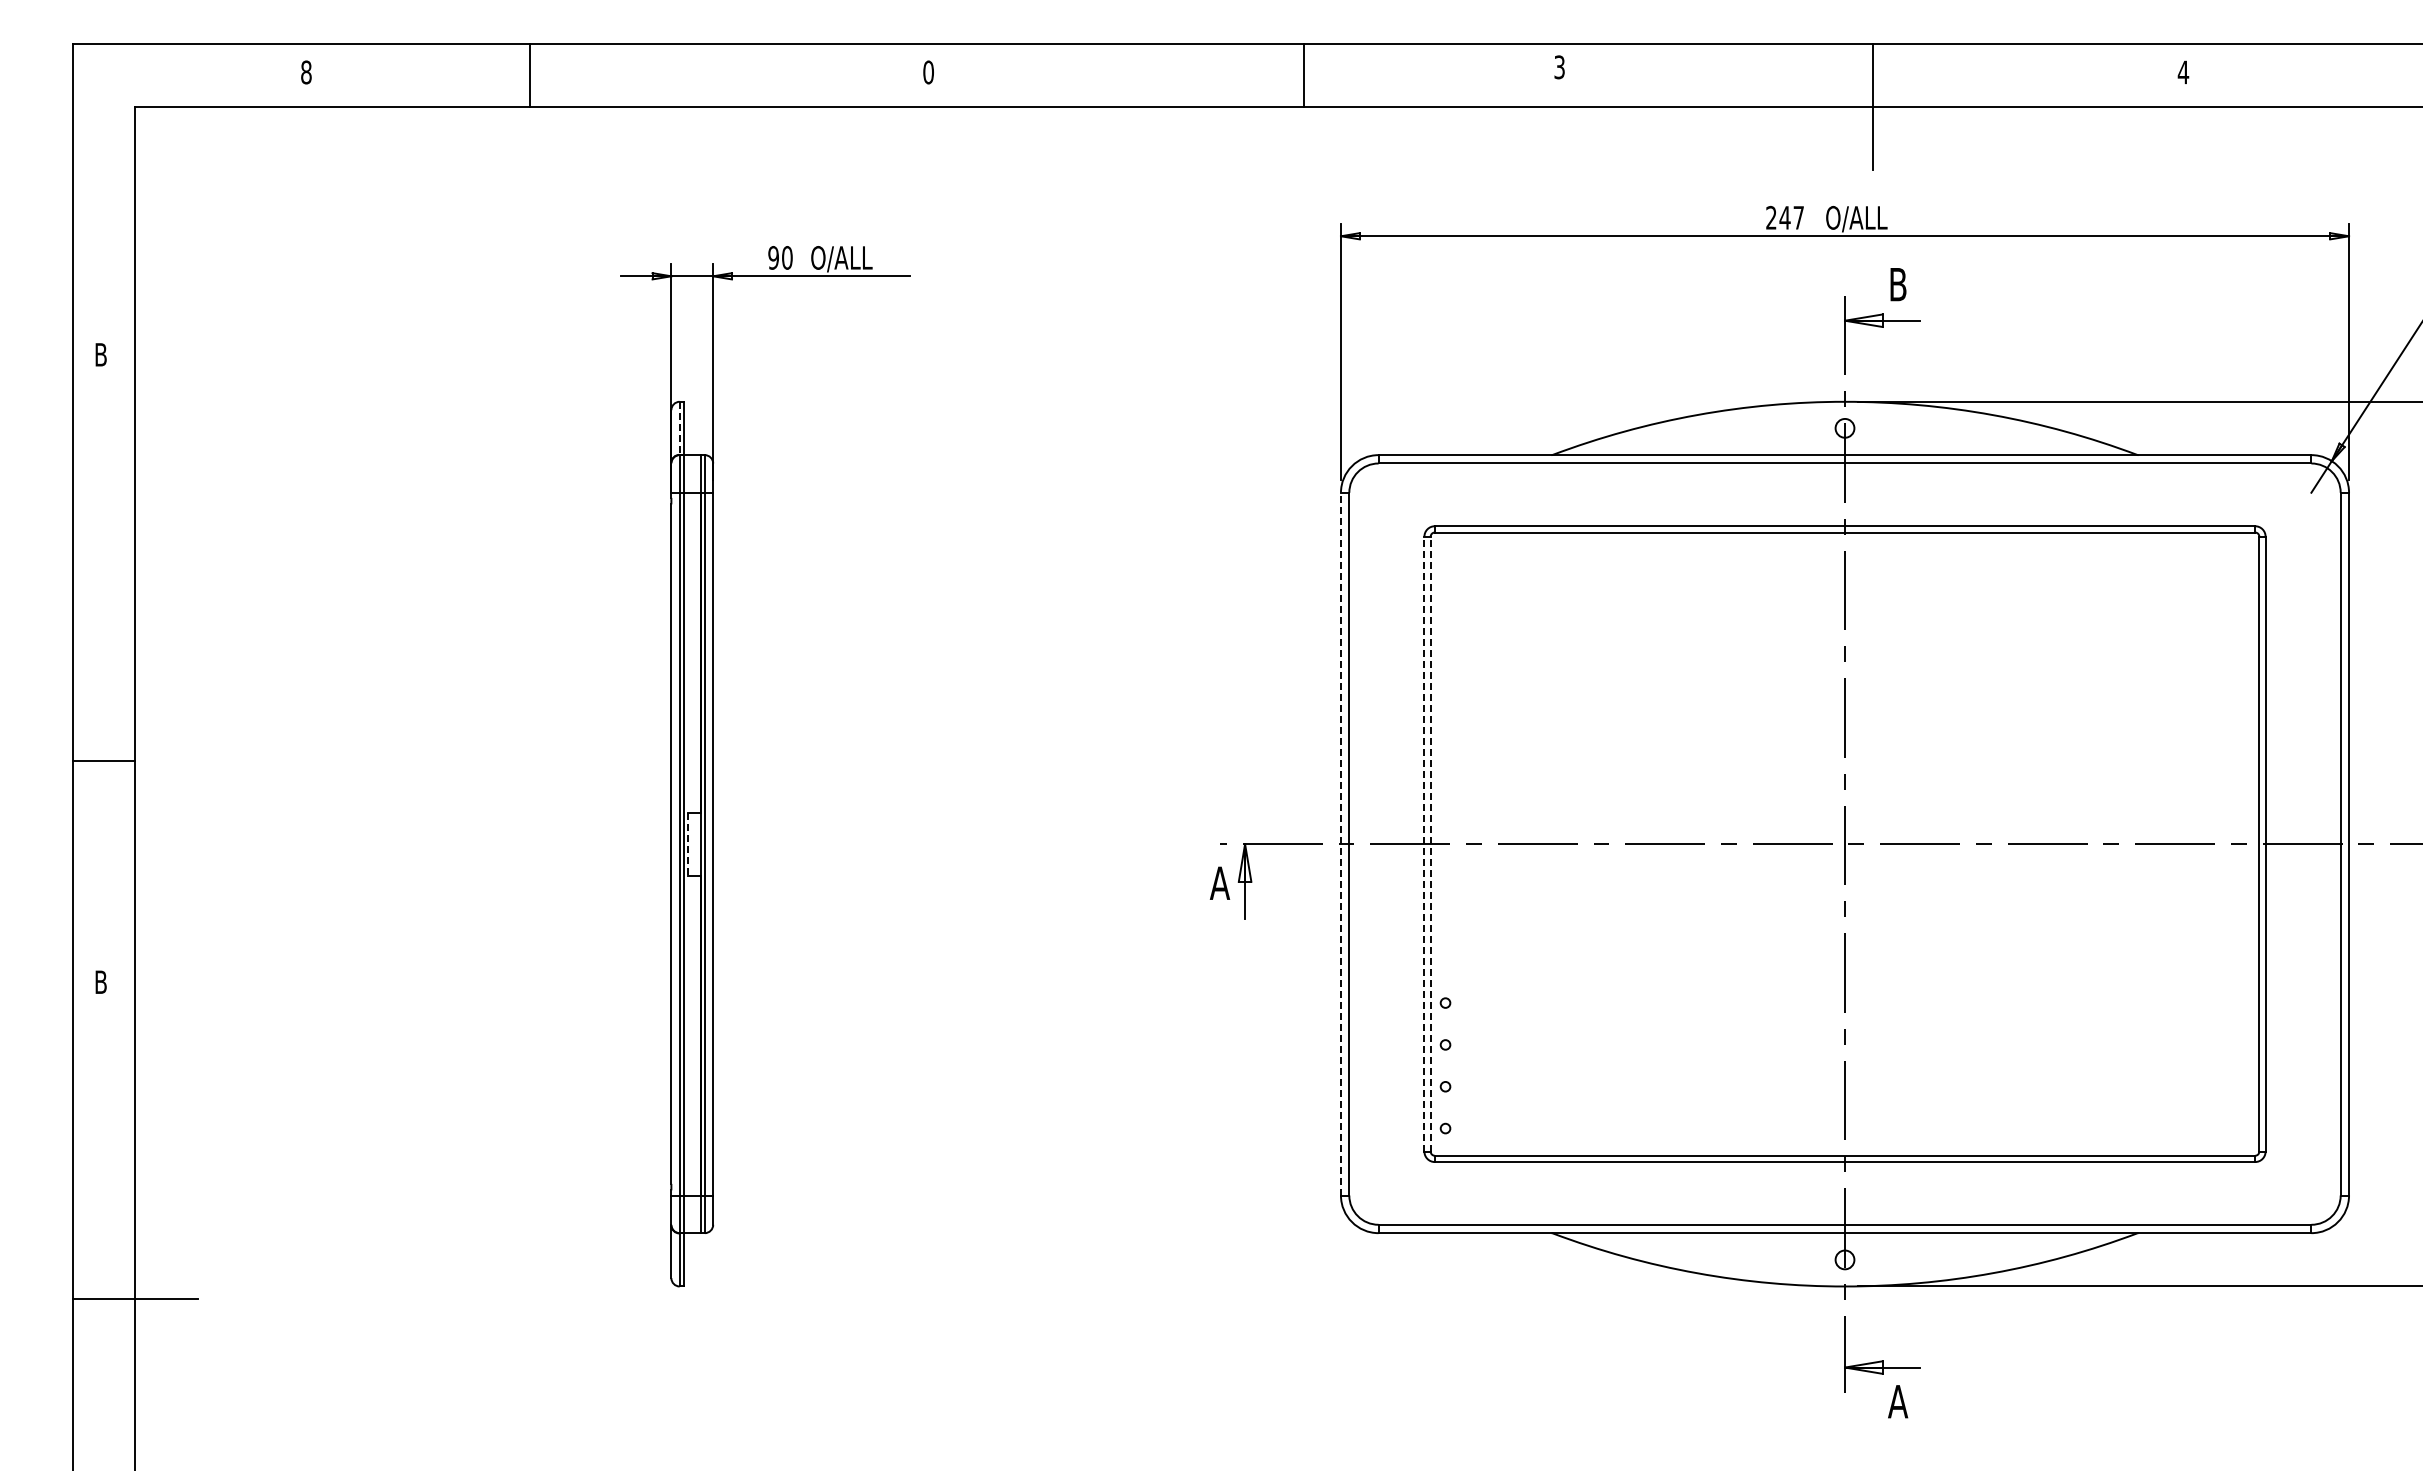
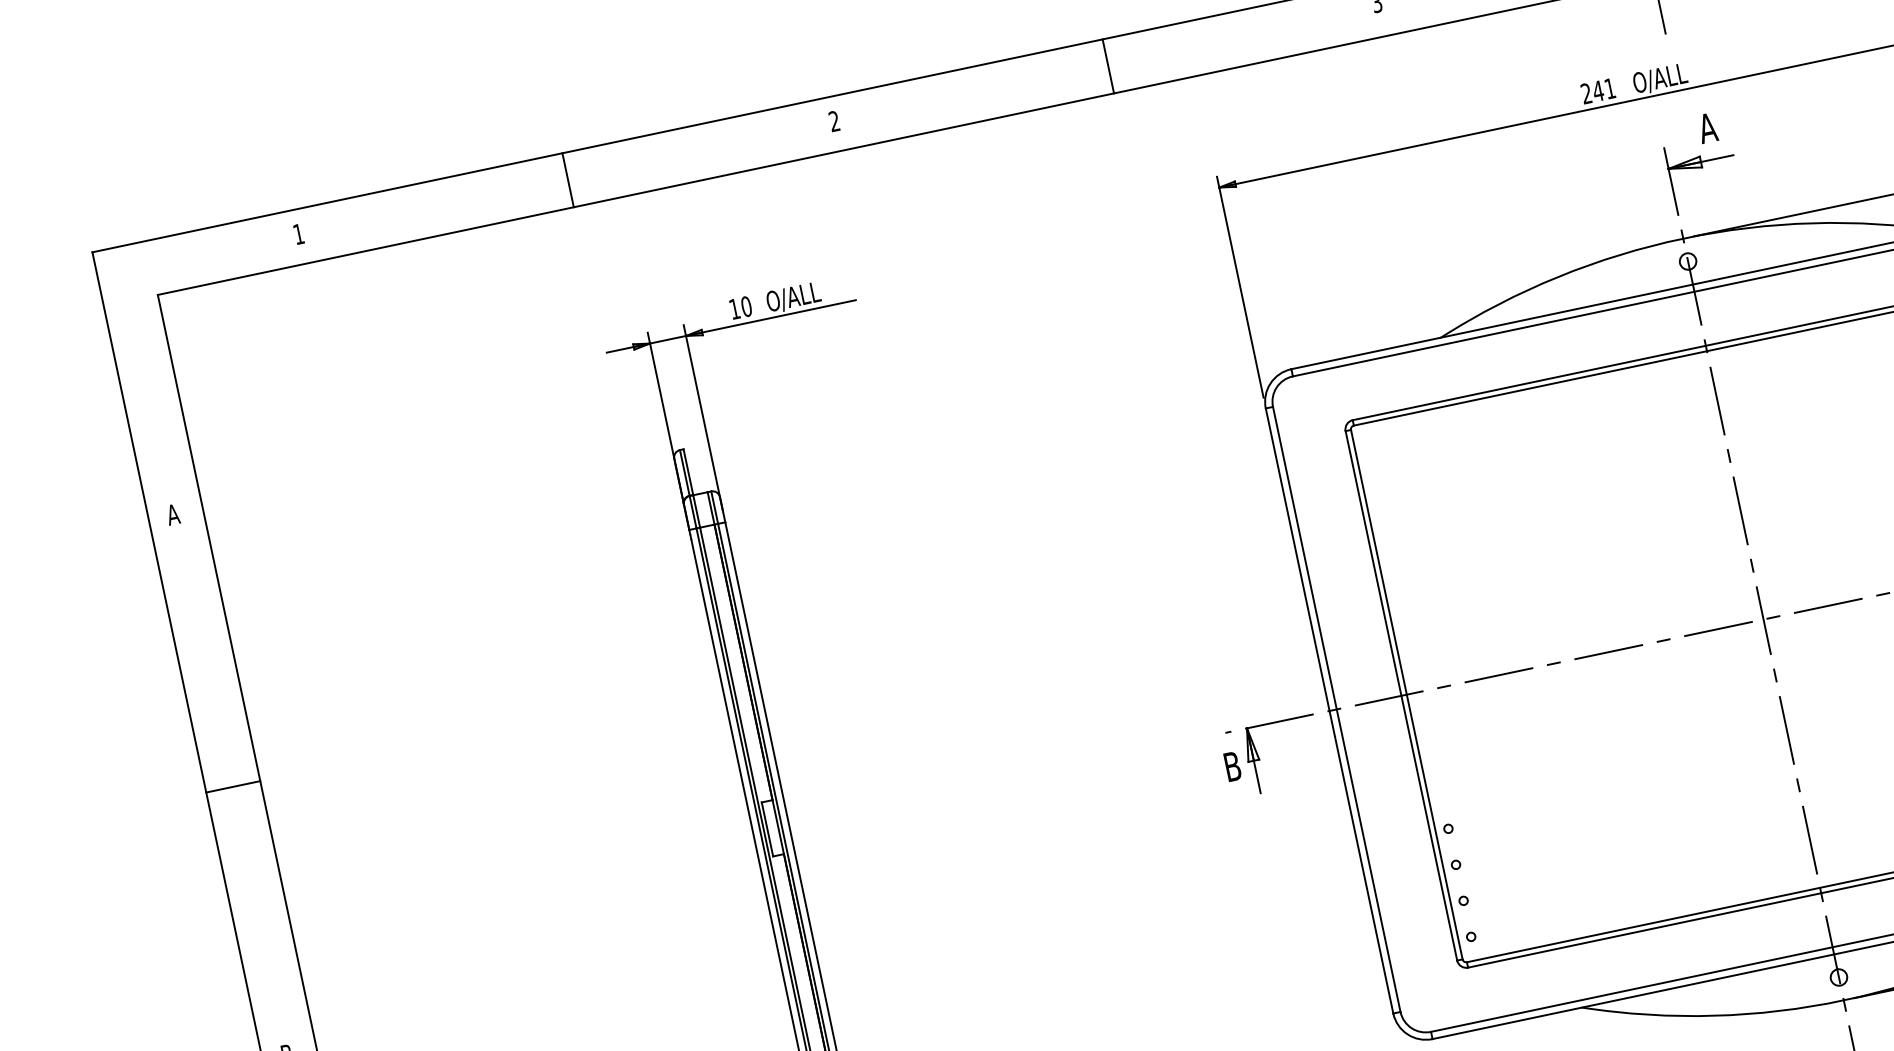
text: (306, 72) -> (298, 234), 8 -> 1
text: (928, 72) -> (834, 121), 0 -> 2
line: (529, 75) -> (568, 180), moved
line: (1304, 75) -> (1108, 66), moved
text: (1798, 217) -> (1609, 88), 247 -> 241
text: (773, 257) -> (734, 308), 90 -> 10
text: (1898, 284) -> (1708, 127), B -> A
text: (100, 354) -> (172, 514), B -> A
line: (679, 428) -> (684, 473), dashed -> solid
line: (103, 760) -> (232, 786), moved
line: (1340, 843) -> (1329, 710), dashed -> solid
line: (1424, 843) -> (1401, 695), dashed -> solid
line: (1430, 843) -> (1406, 694), dashed -> solid
line: (688, 844) -> (767, 829), dashed -> solid
text: (1219, 882) -> (1231, 766), A -> B

